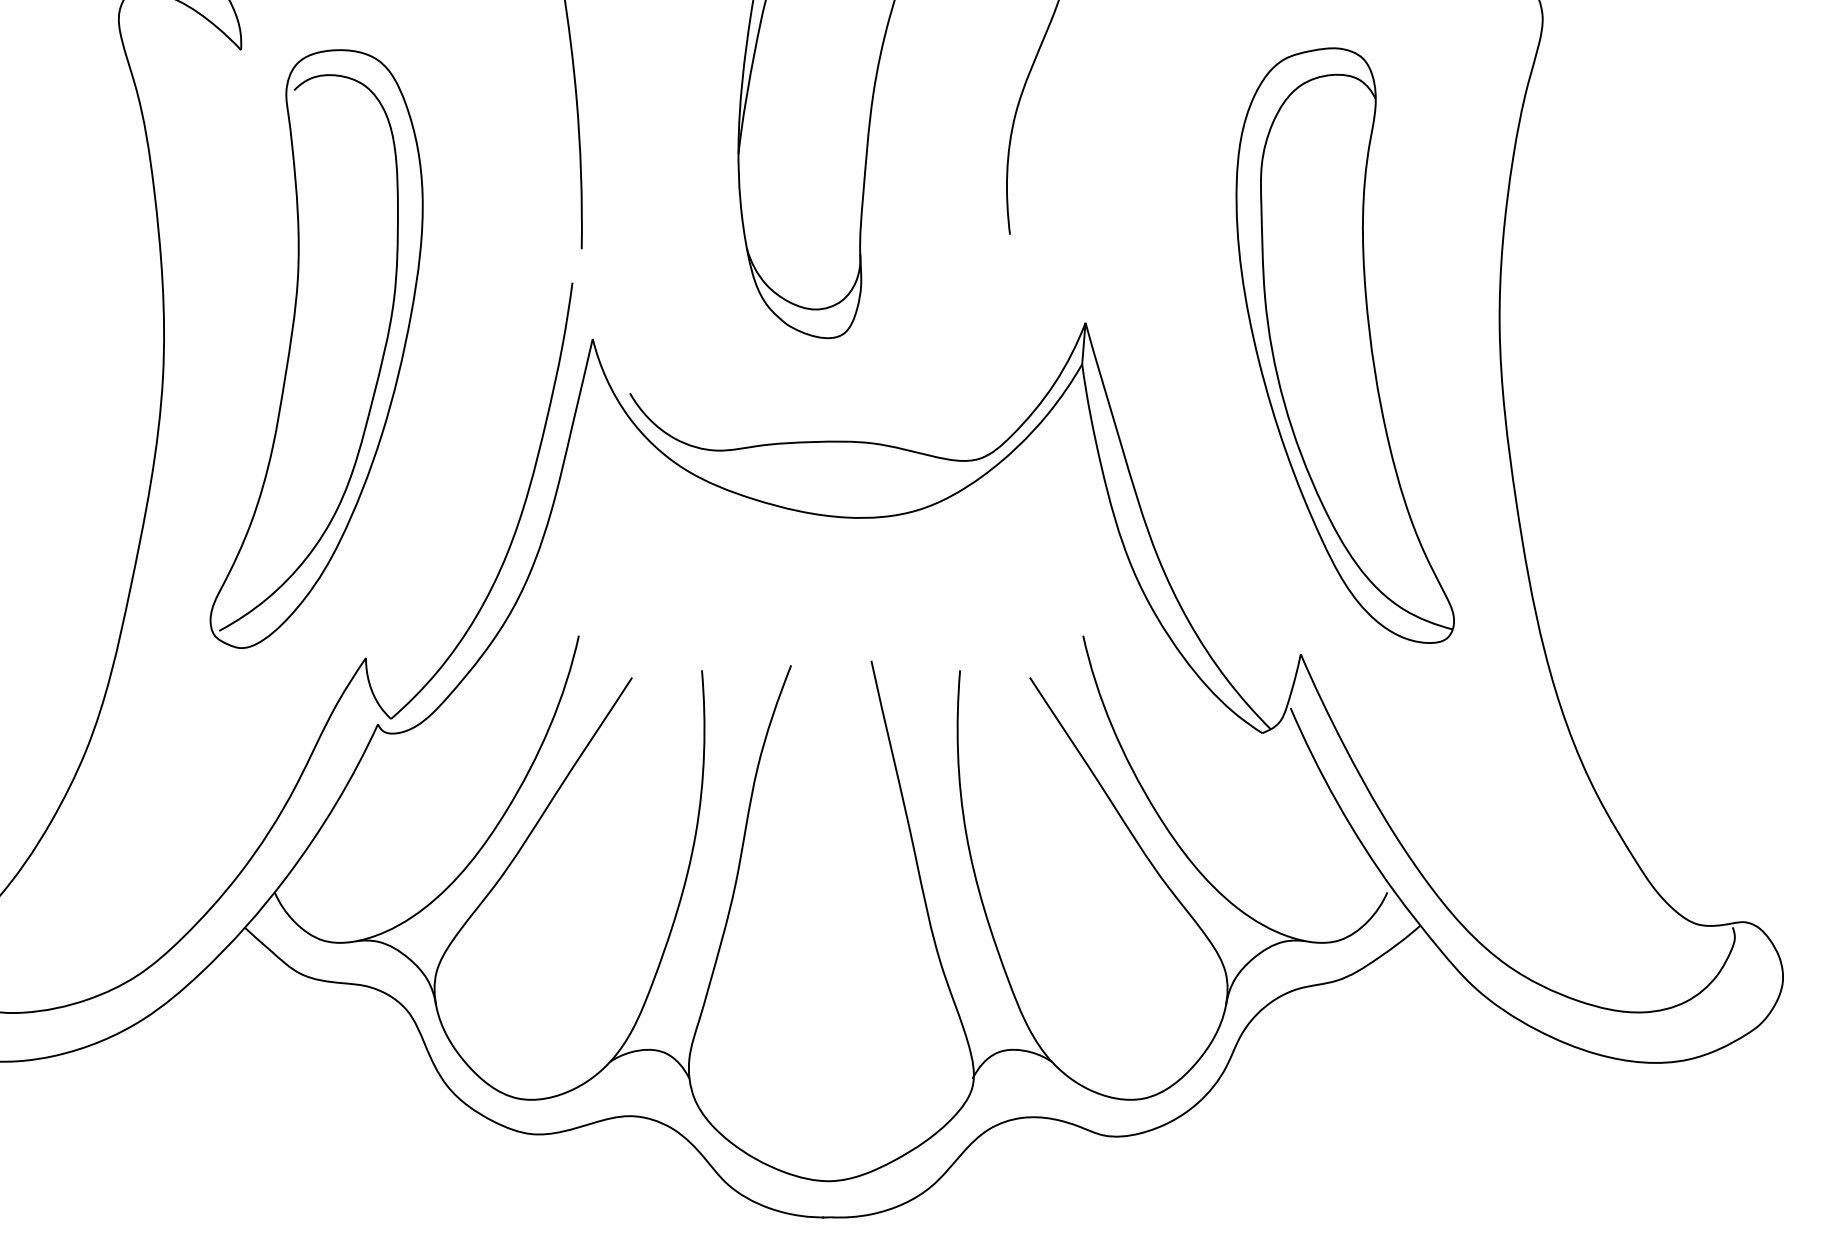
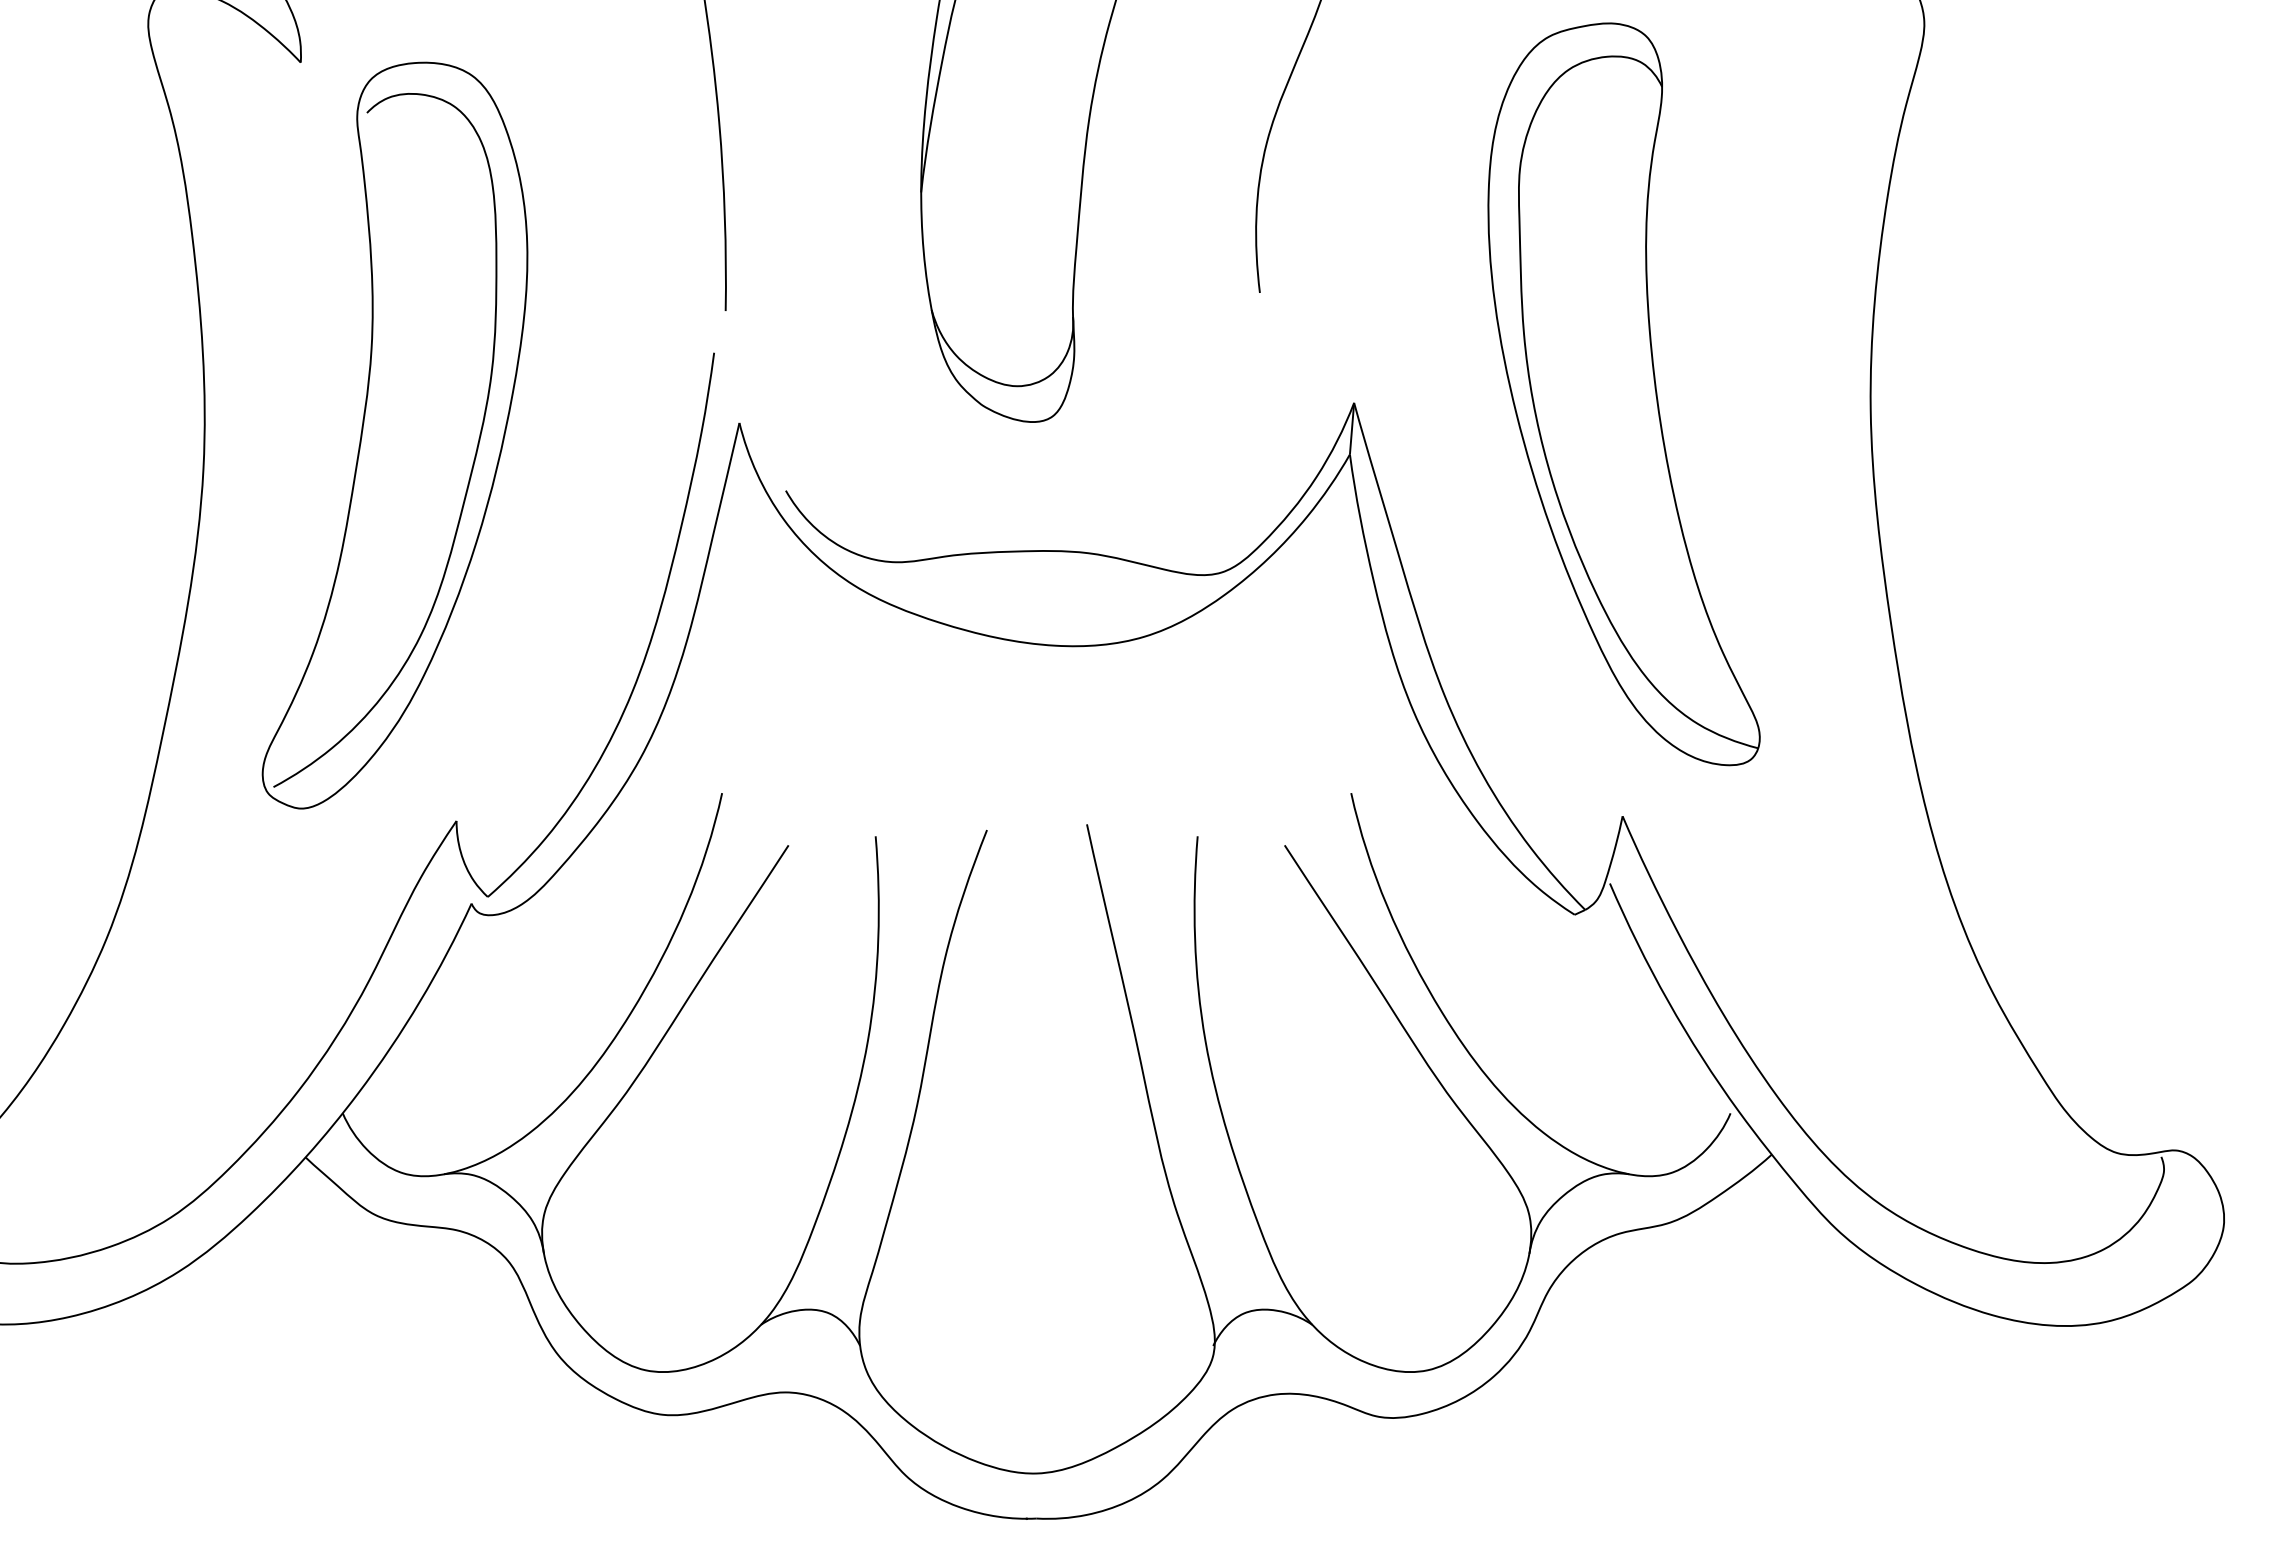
part: (1344, 345) -> (1623, 394), moved

